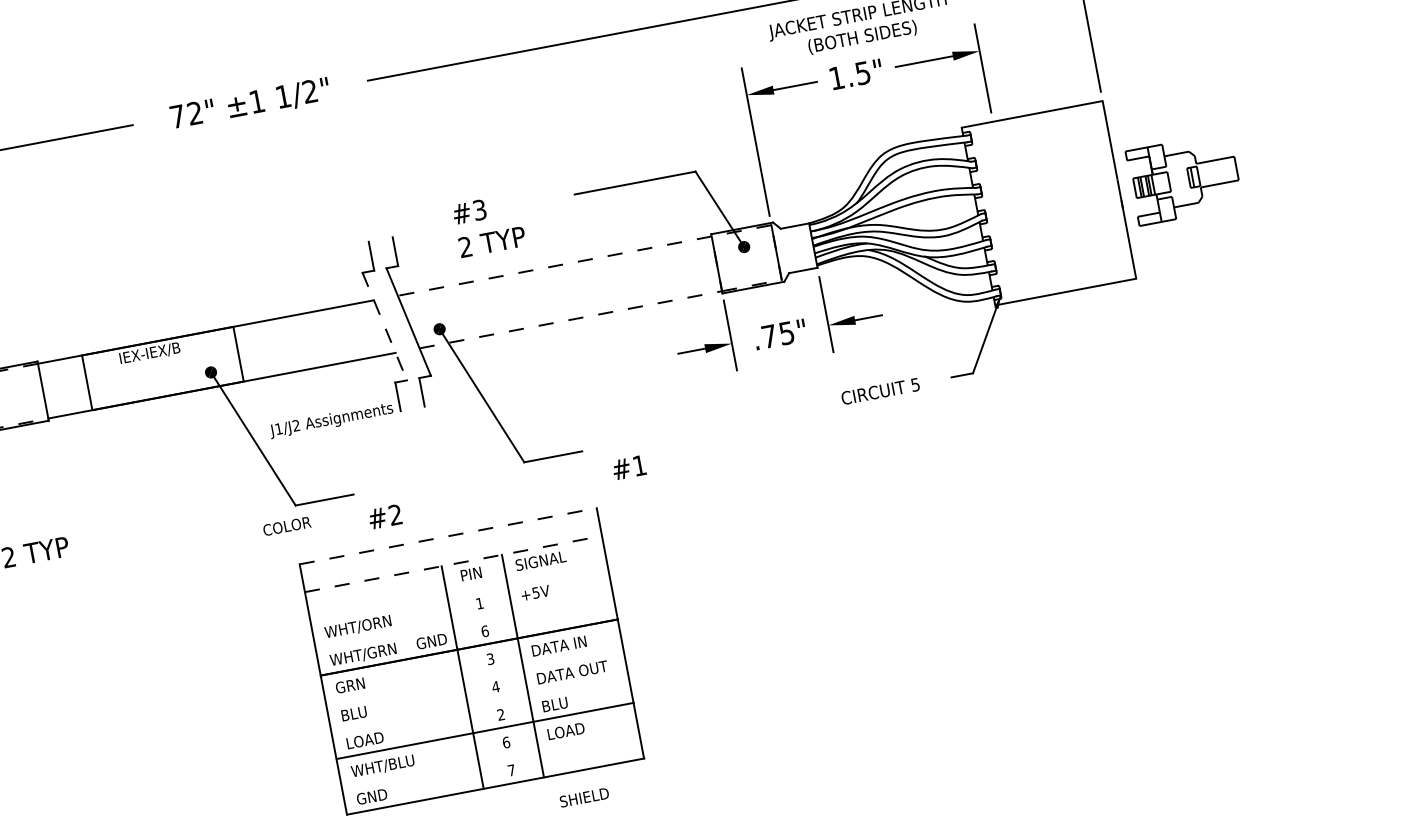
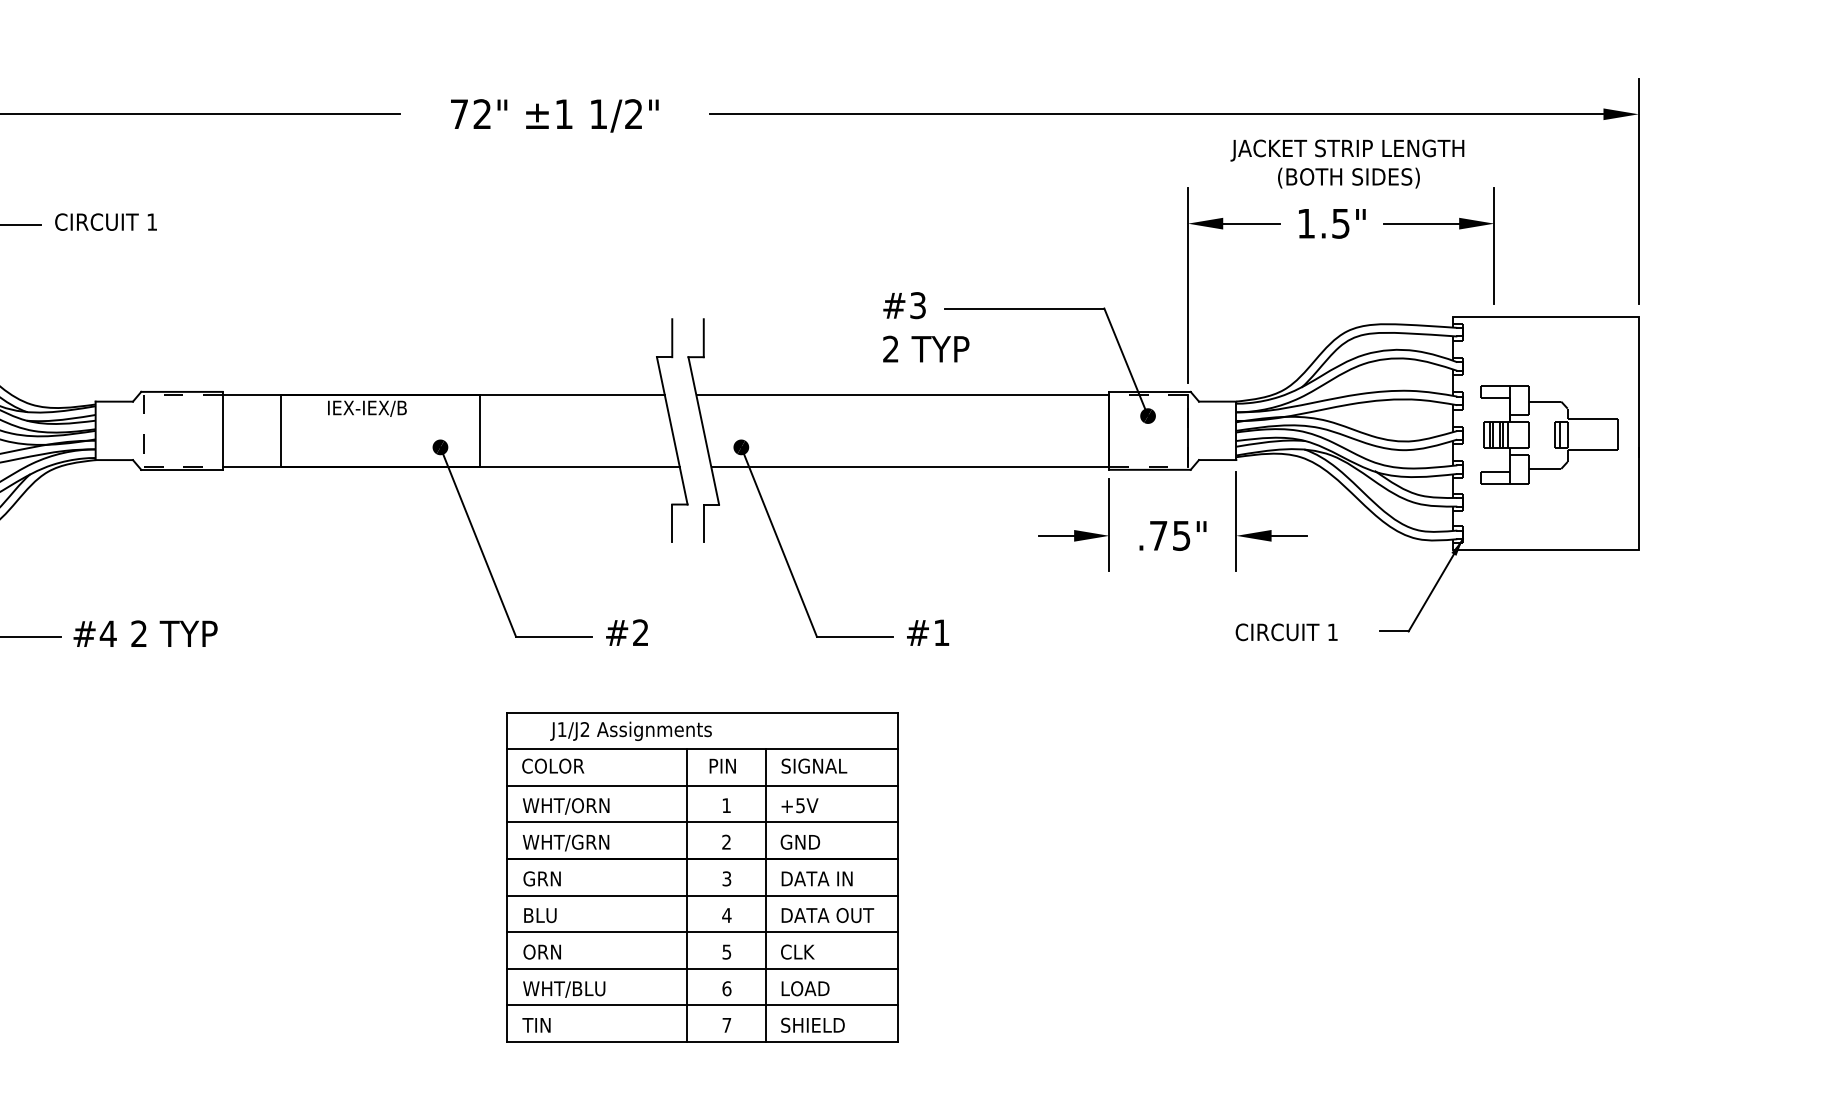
part: (1184, 178) -> (1549, 434), moved
text: (489, 225) -> (926, 327), moved
line: (715, 257) -> (1109, 422), dashed -> solid
line: (385, 327) -> (672, 431), dashed -> solid
text: (915, 385) -> (1332, 632), 5 -> 1
text: (330, 419) -> (630, 730), moved
text: (629, 467) -> (928, 632), moved
text: (384, 516) -> (626, 632), moved
text: (287, 525) -> (553, 765), moved
line: (448, 536) -> (703, 712), dashed -> solid
line: (454, 564) -> (703, 749), dashed -> solid
line: (458, 591) -> (702, 785), added
line: (463, 619) -> (702, 822), added
text: (484, 630) -> (726, 841), 6 -> 2
text: (431, 640) -> (800, 841), moved
line: (474, 675) -> (702, 895), added
line: (479, 703) -> (702, 932), added
text: (554, 704) -> (797, 951), BLU -> CLK
text: (500, 714) -> (726, 951), 2 -> 5
text: (364, 740) -> (547, 951), LOAD -> ORN
line: (490, 758) -> (702, 1005), added
text: (371, 796) -> (542, 1024), GND -> TIN
text: (584, 797) -> (812, 1024), moved

